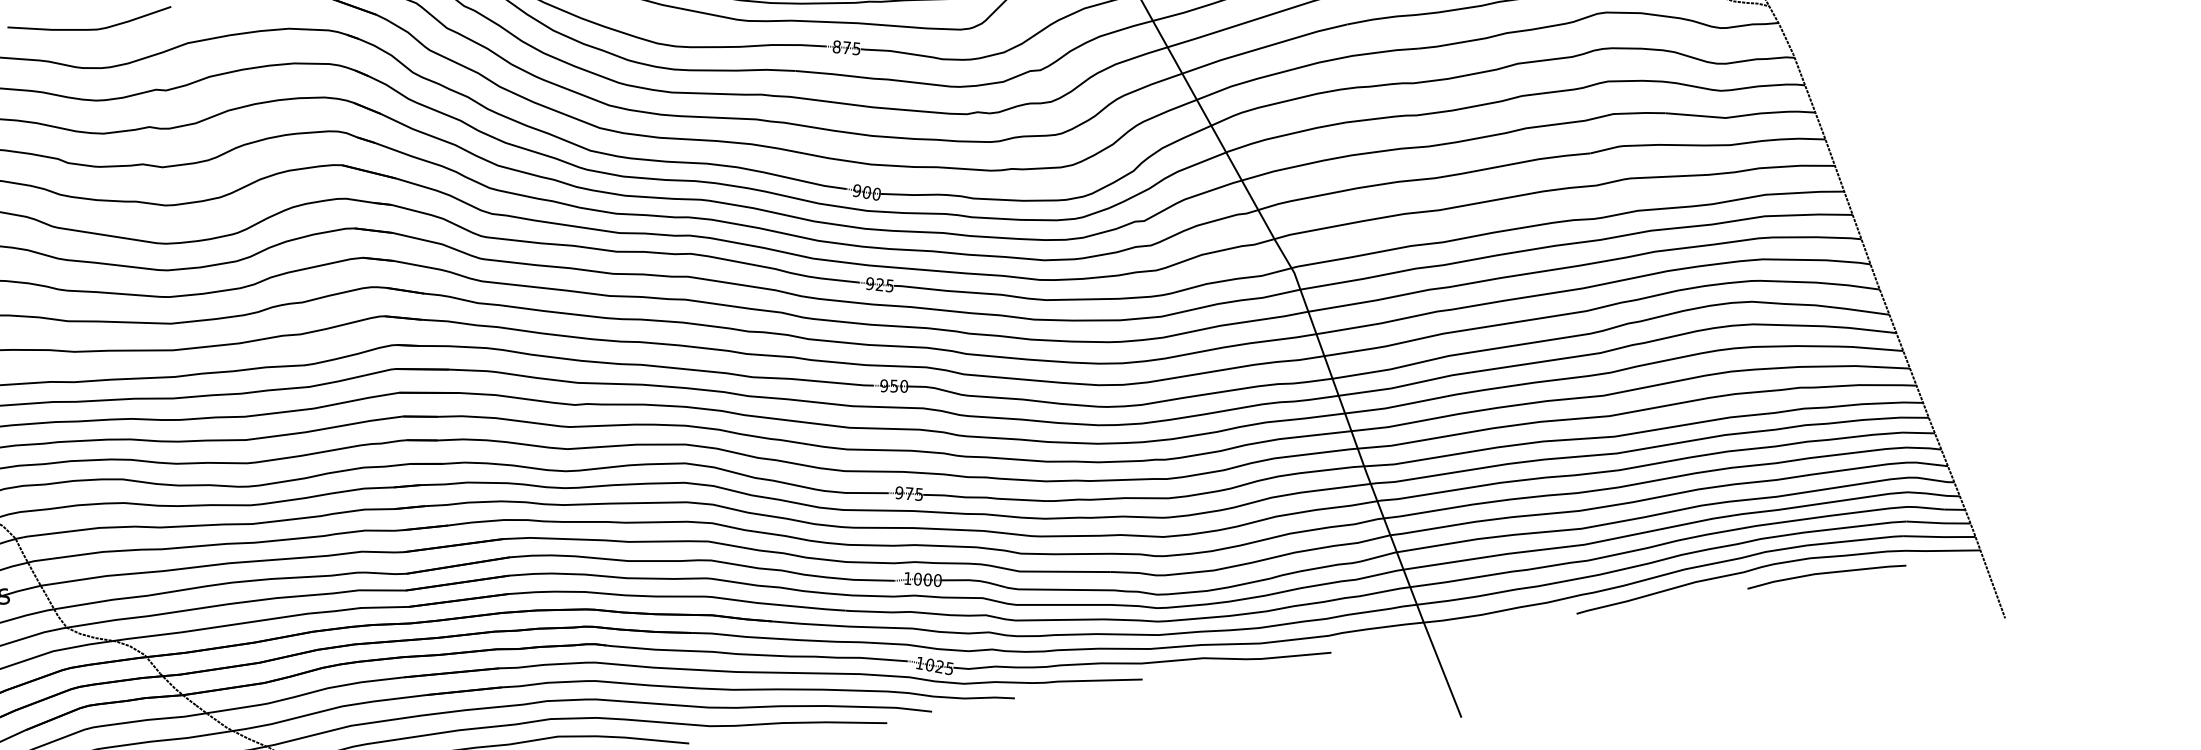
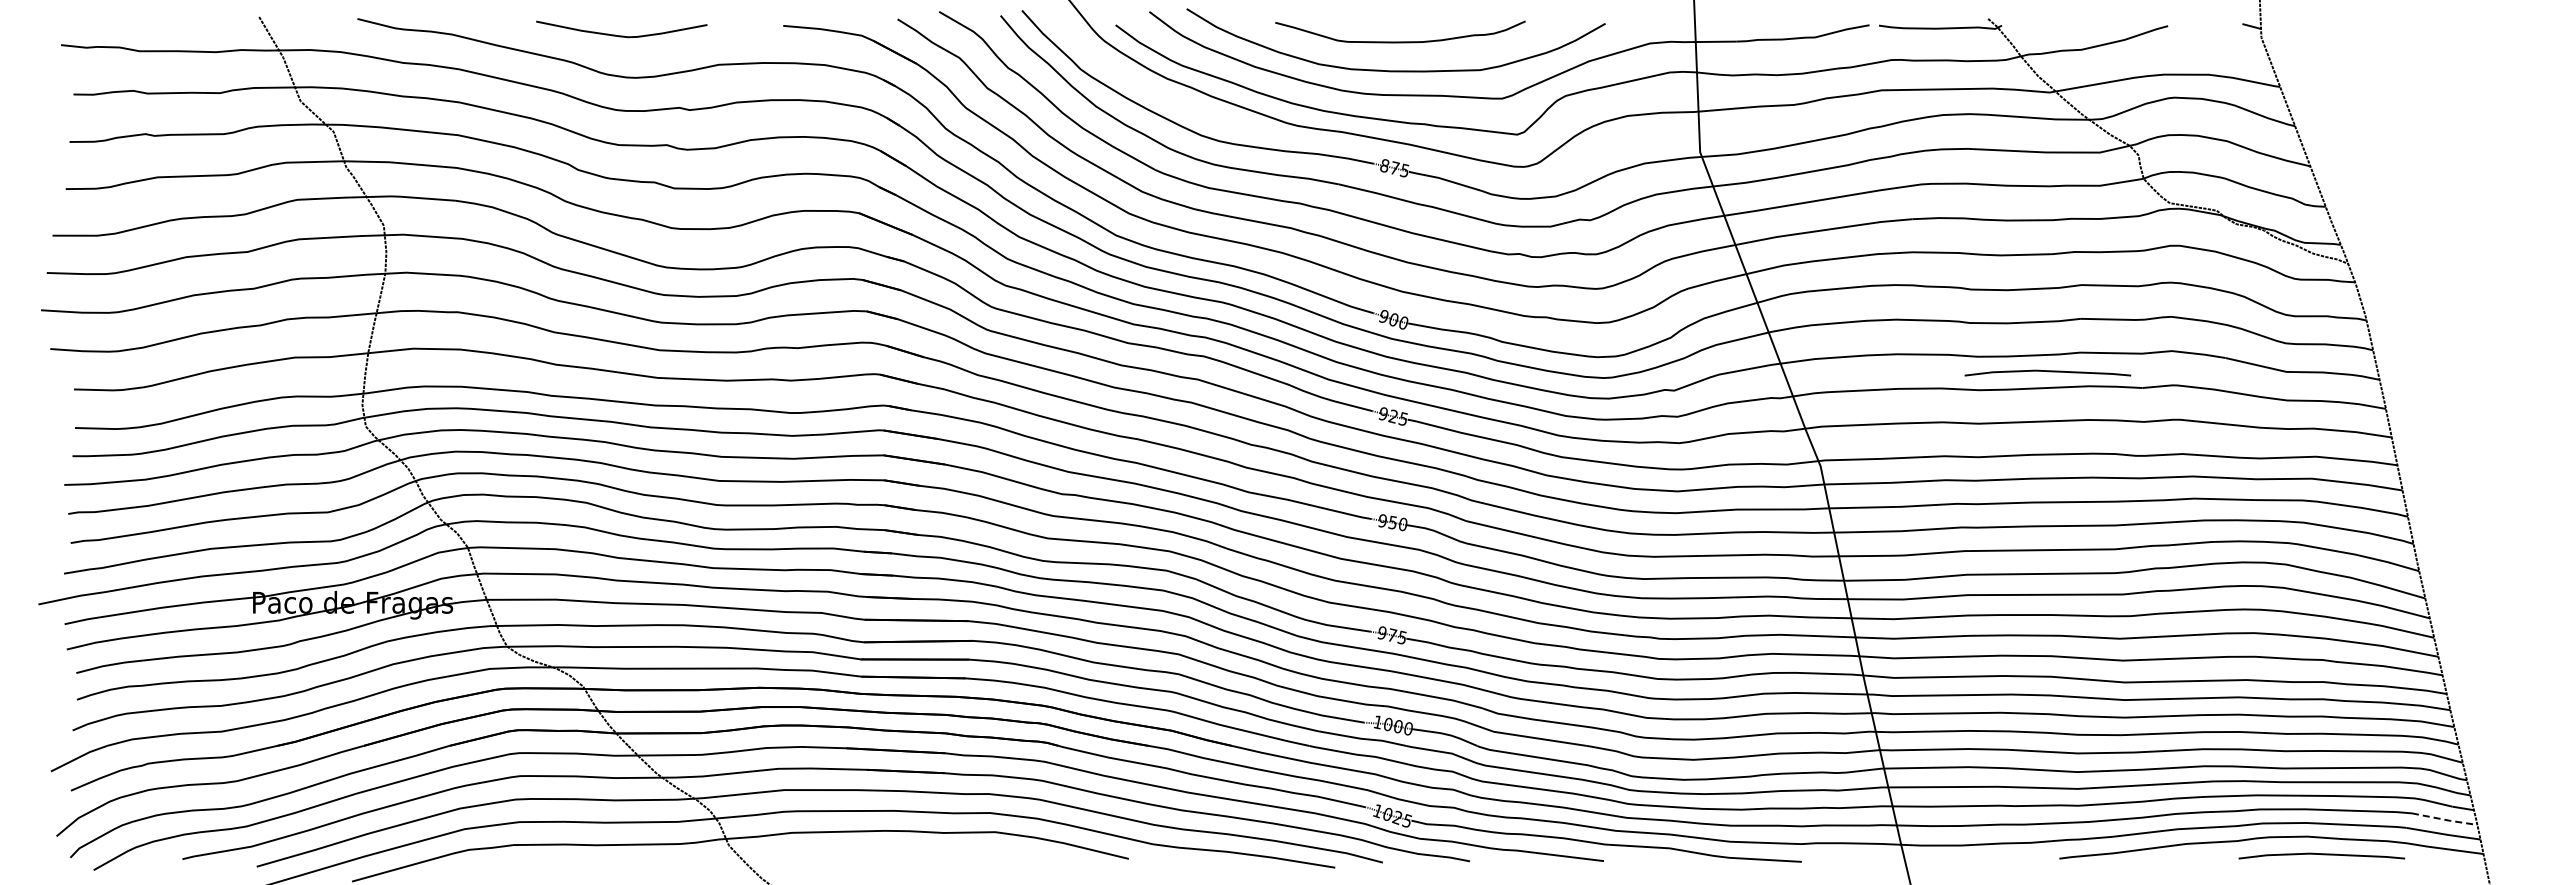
line: (1497, 151) -> (2047, 372), added
line: (1939, 522) -> (2445, 819), solid -> dashed

